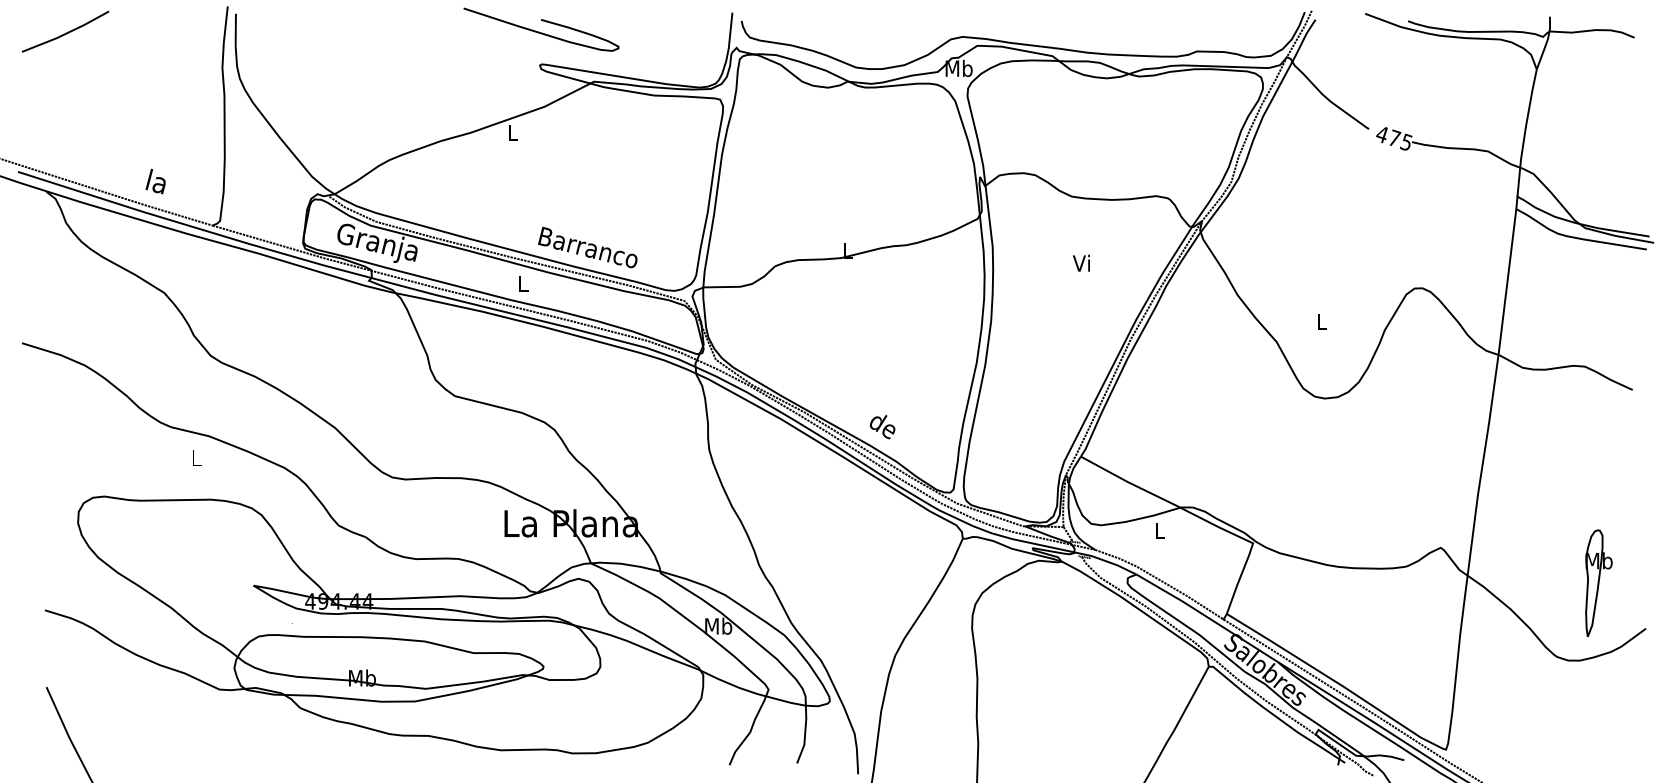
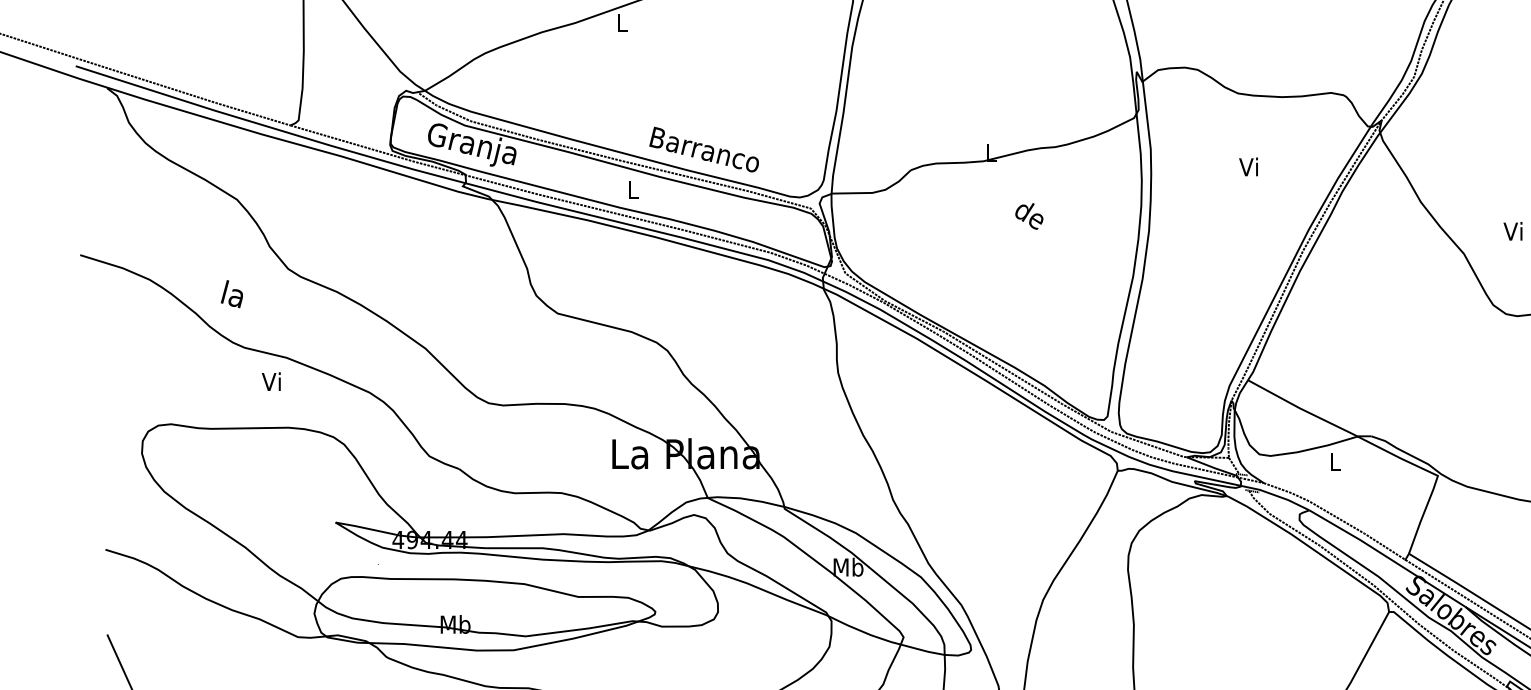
text: (155, 181) -> (231, 294), moved
text: (1320, 321) -> (1512, 231), L -> Vi
text: (882, 427) -> (1029, 216), moved
text: (194, 457) -> (270, 381), L -> Vi

